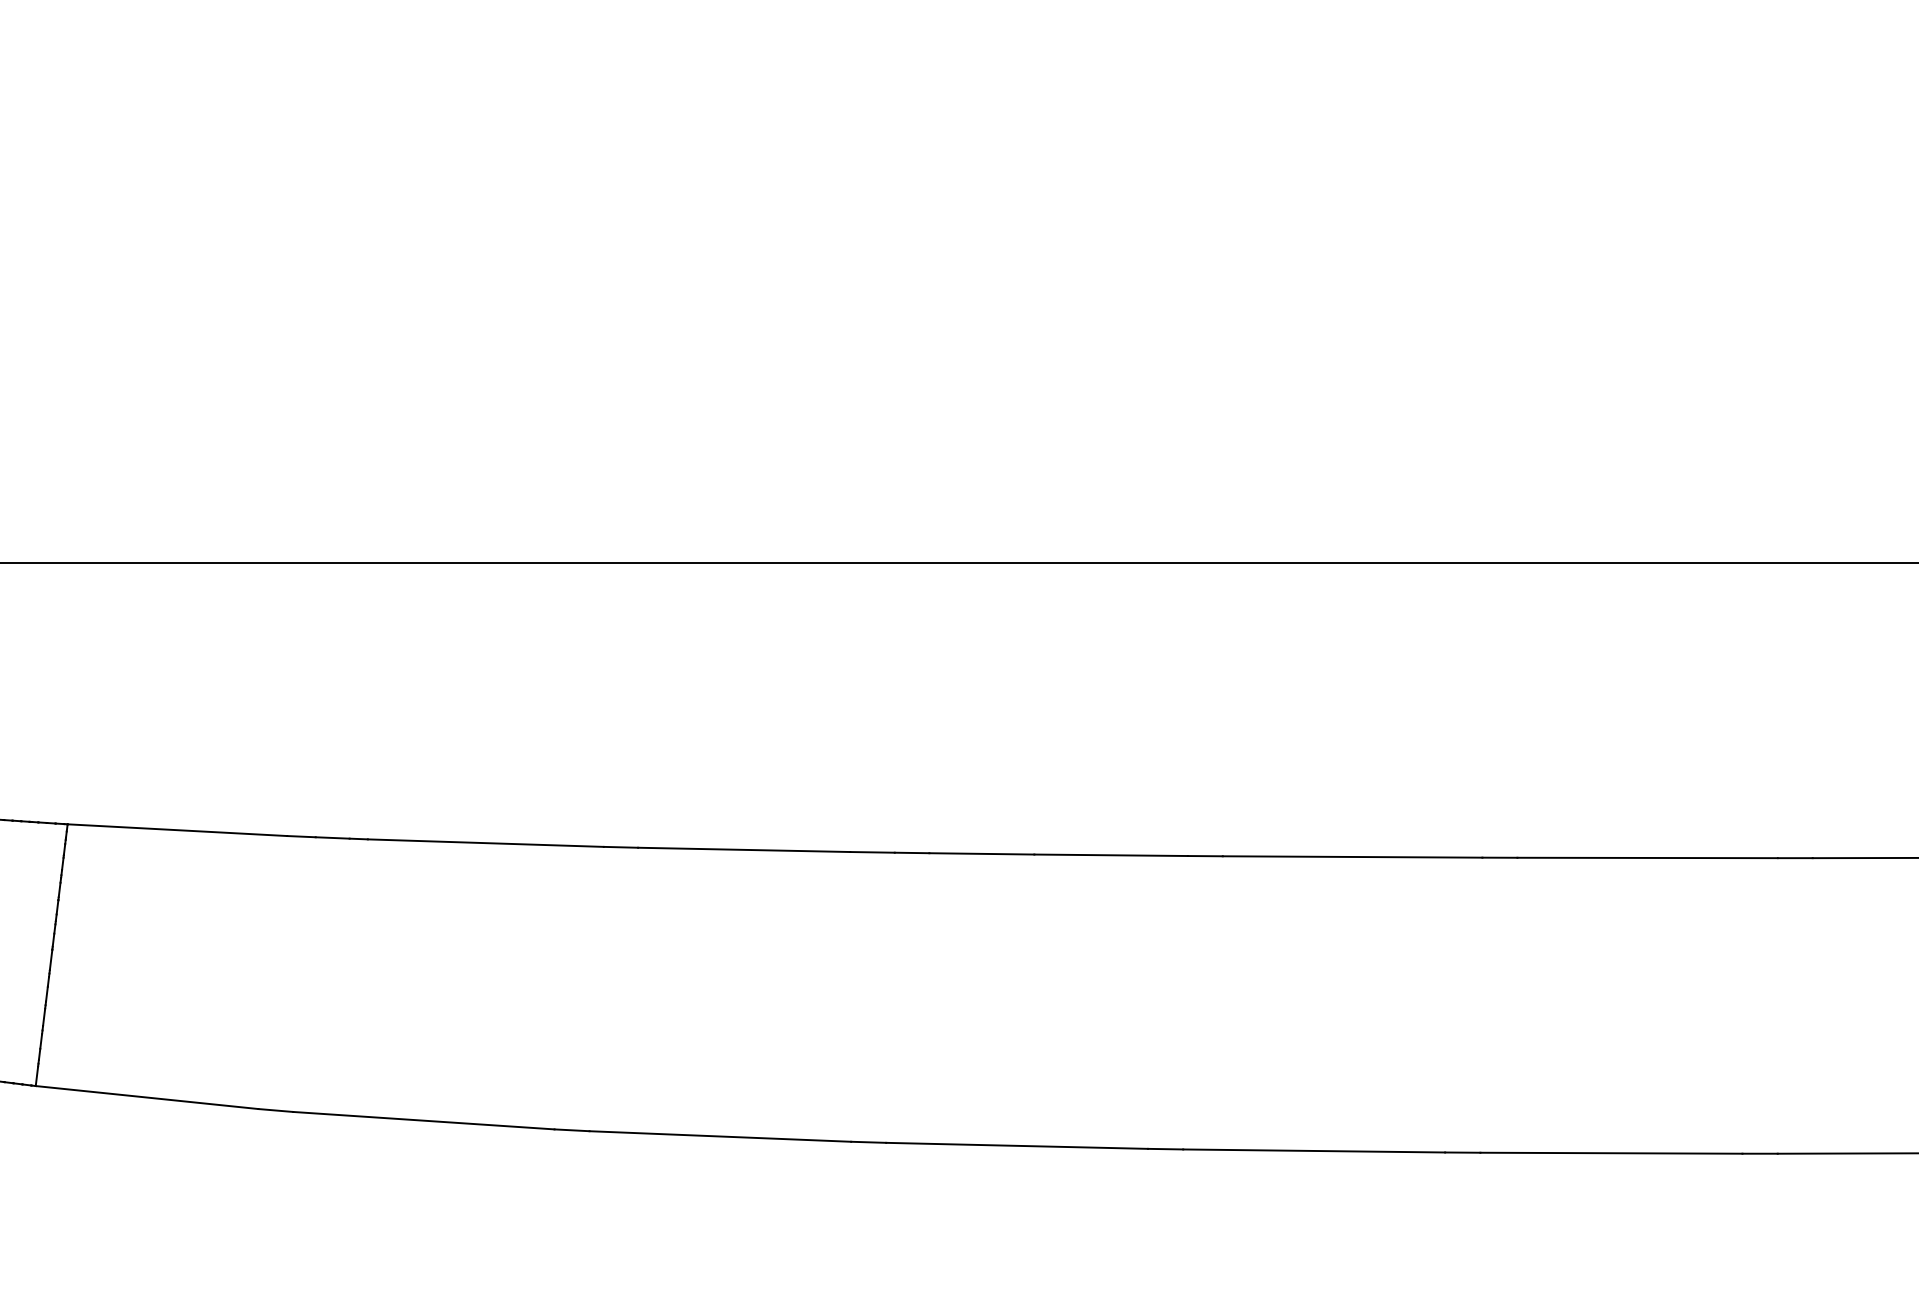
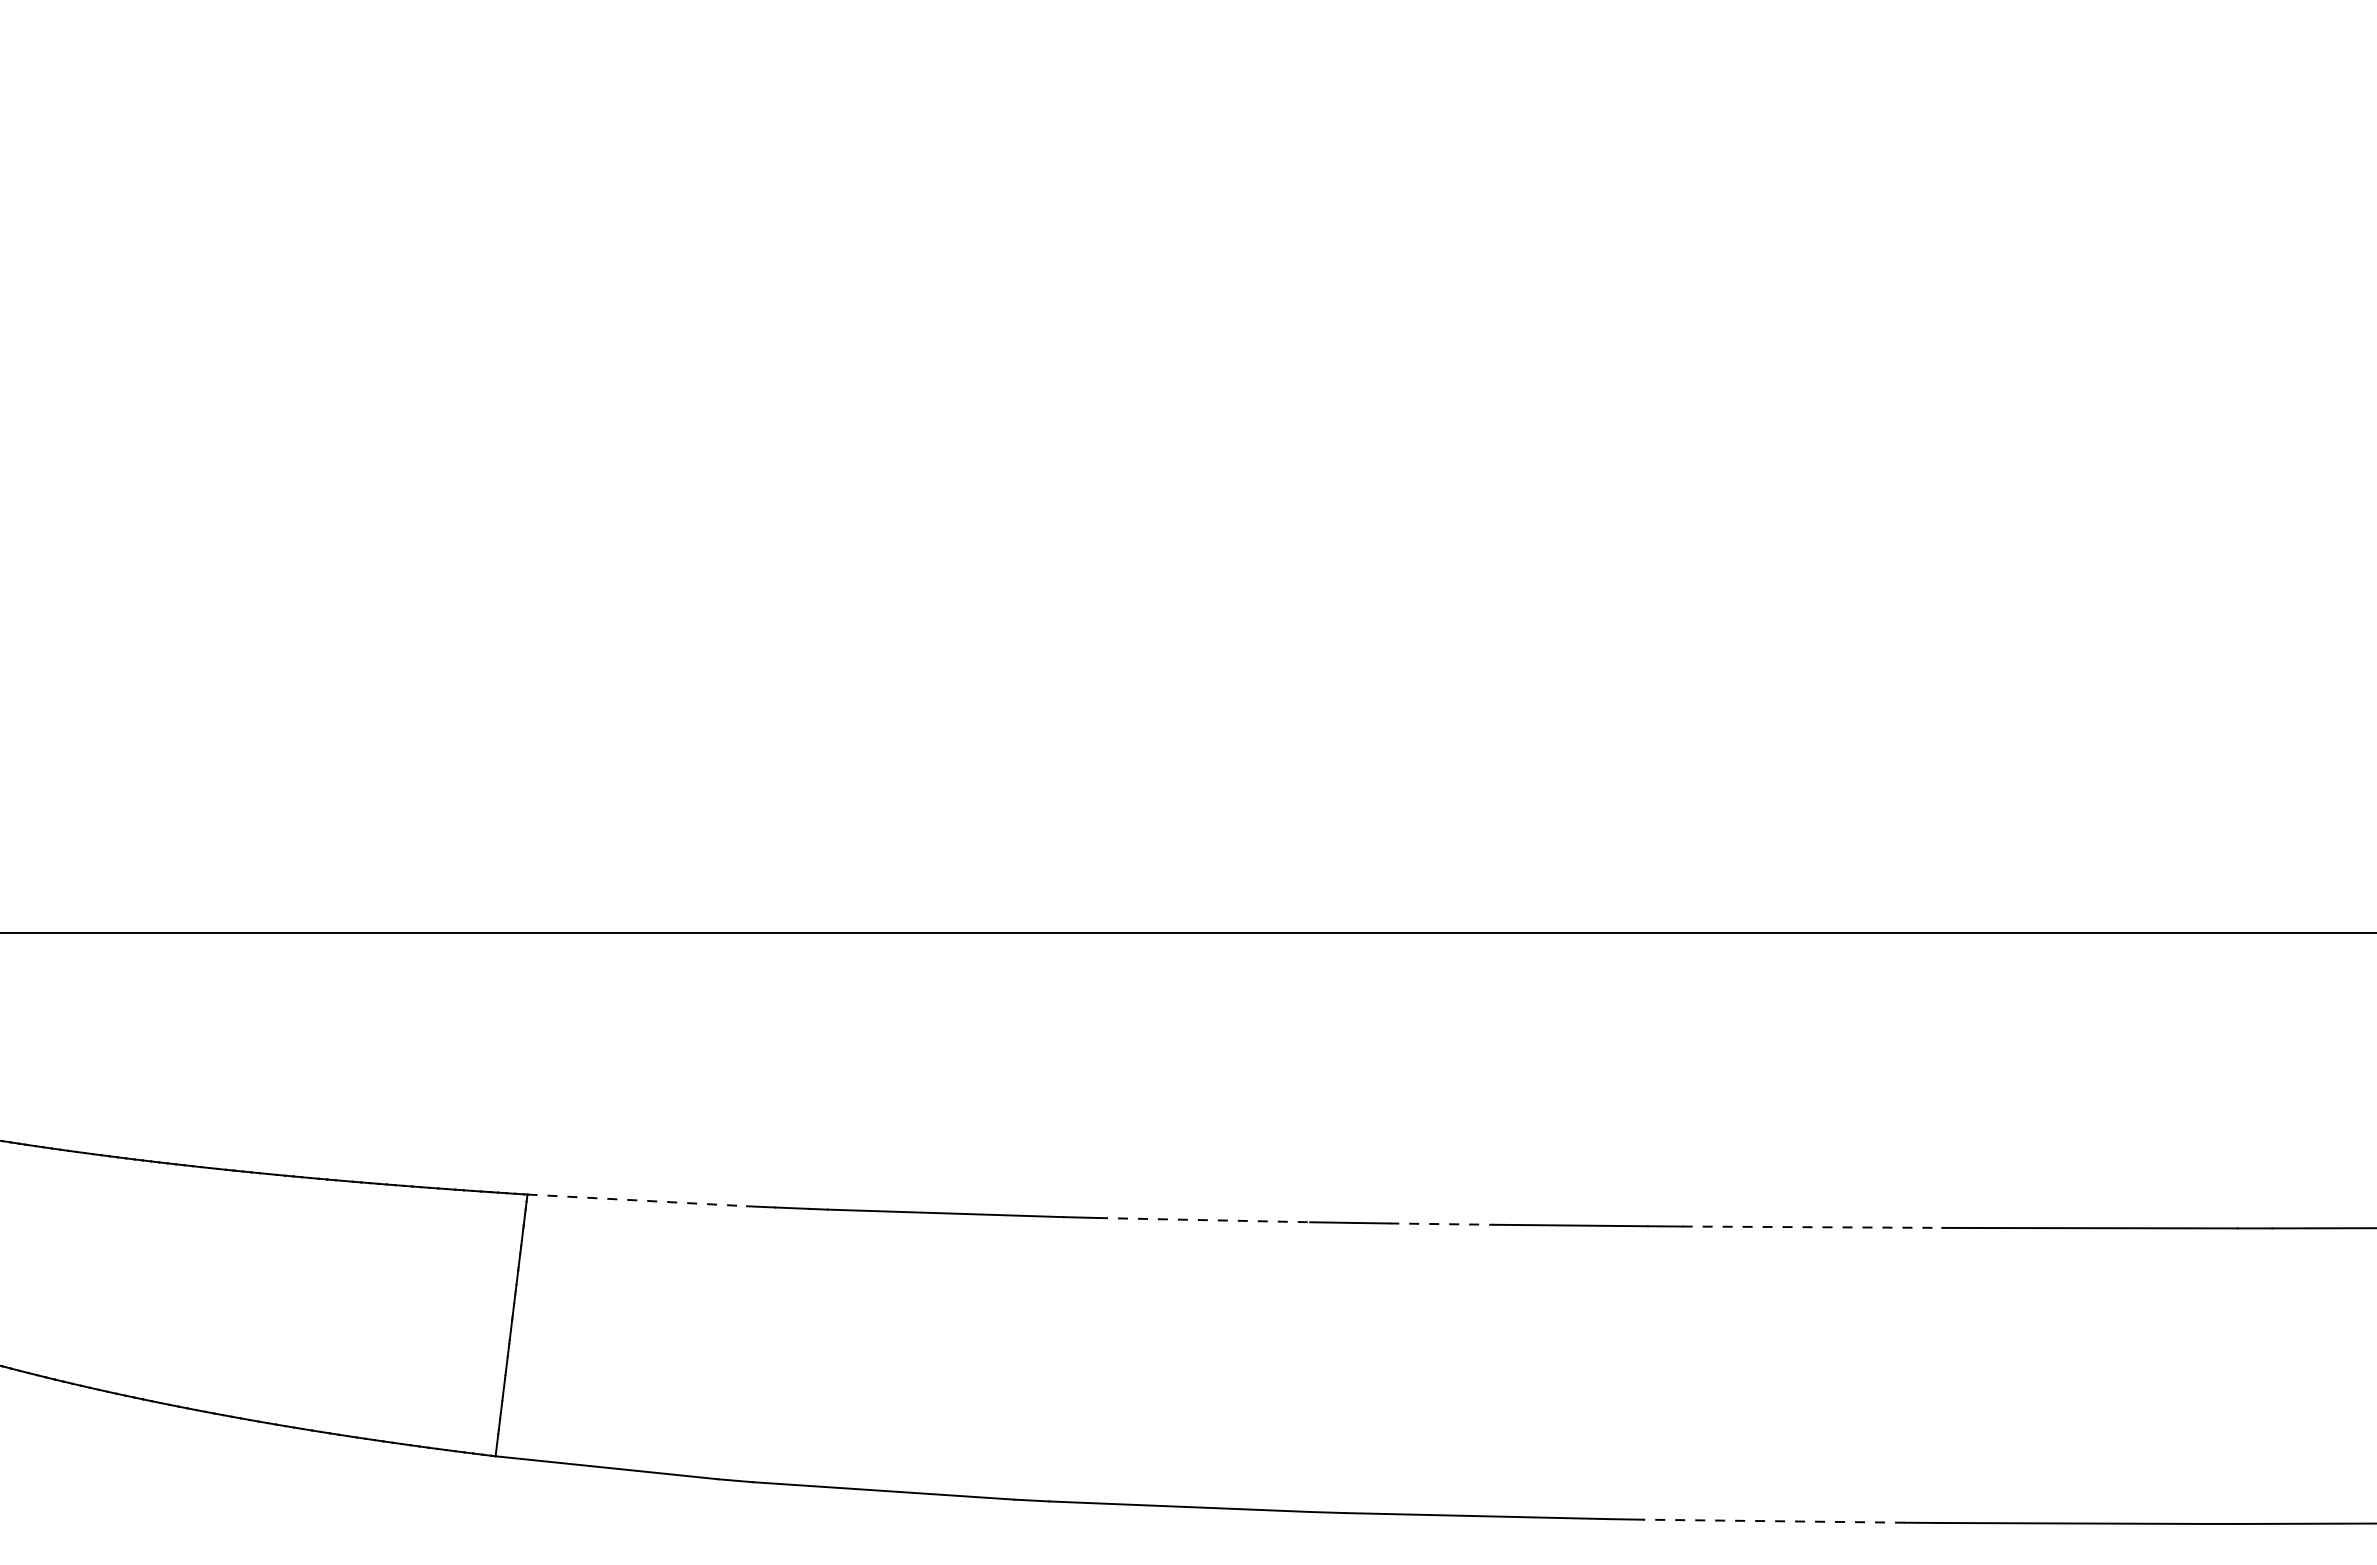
line: (177, 830) -> (637, 1200), solid -> dashed
line: (744, 850) -> (1204, 1220), solid -> dashed
line: (982, 854) -> (1442, 1224), solid -> dashed
line: (1352, 857) -> (1812, 1227), solid -> dashed
line: (1314, 1151) -> (1774, 1521), solid -> dashed

